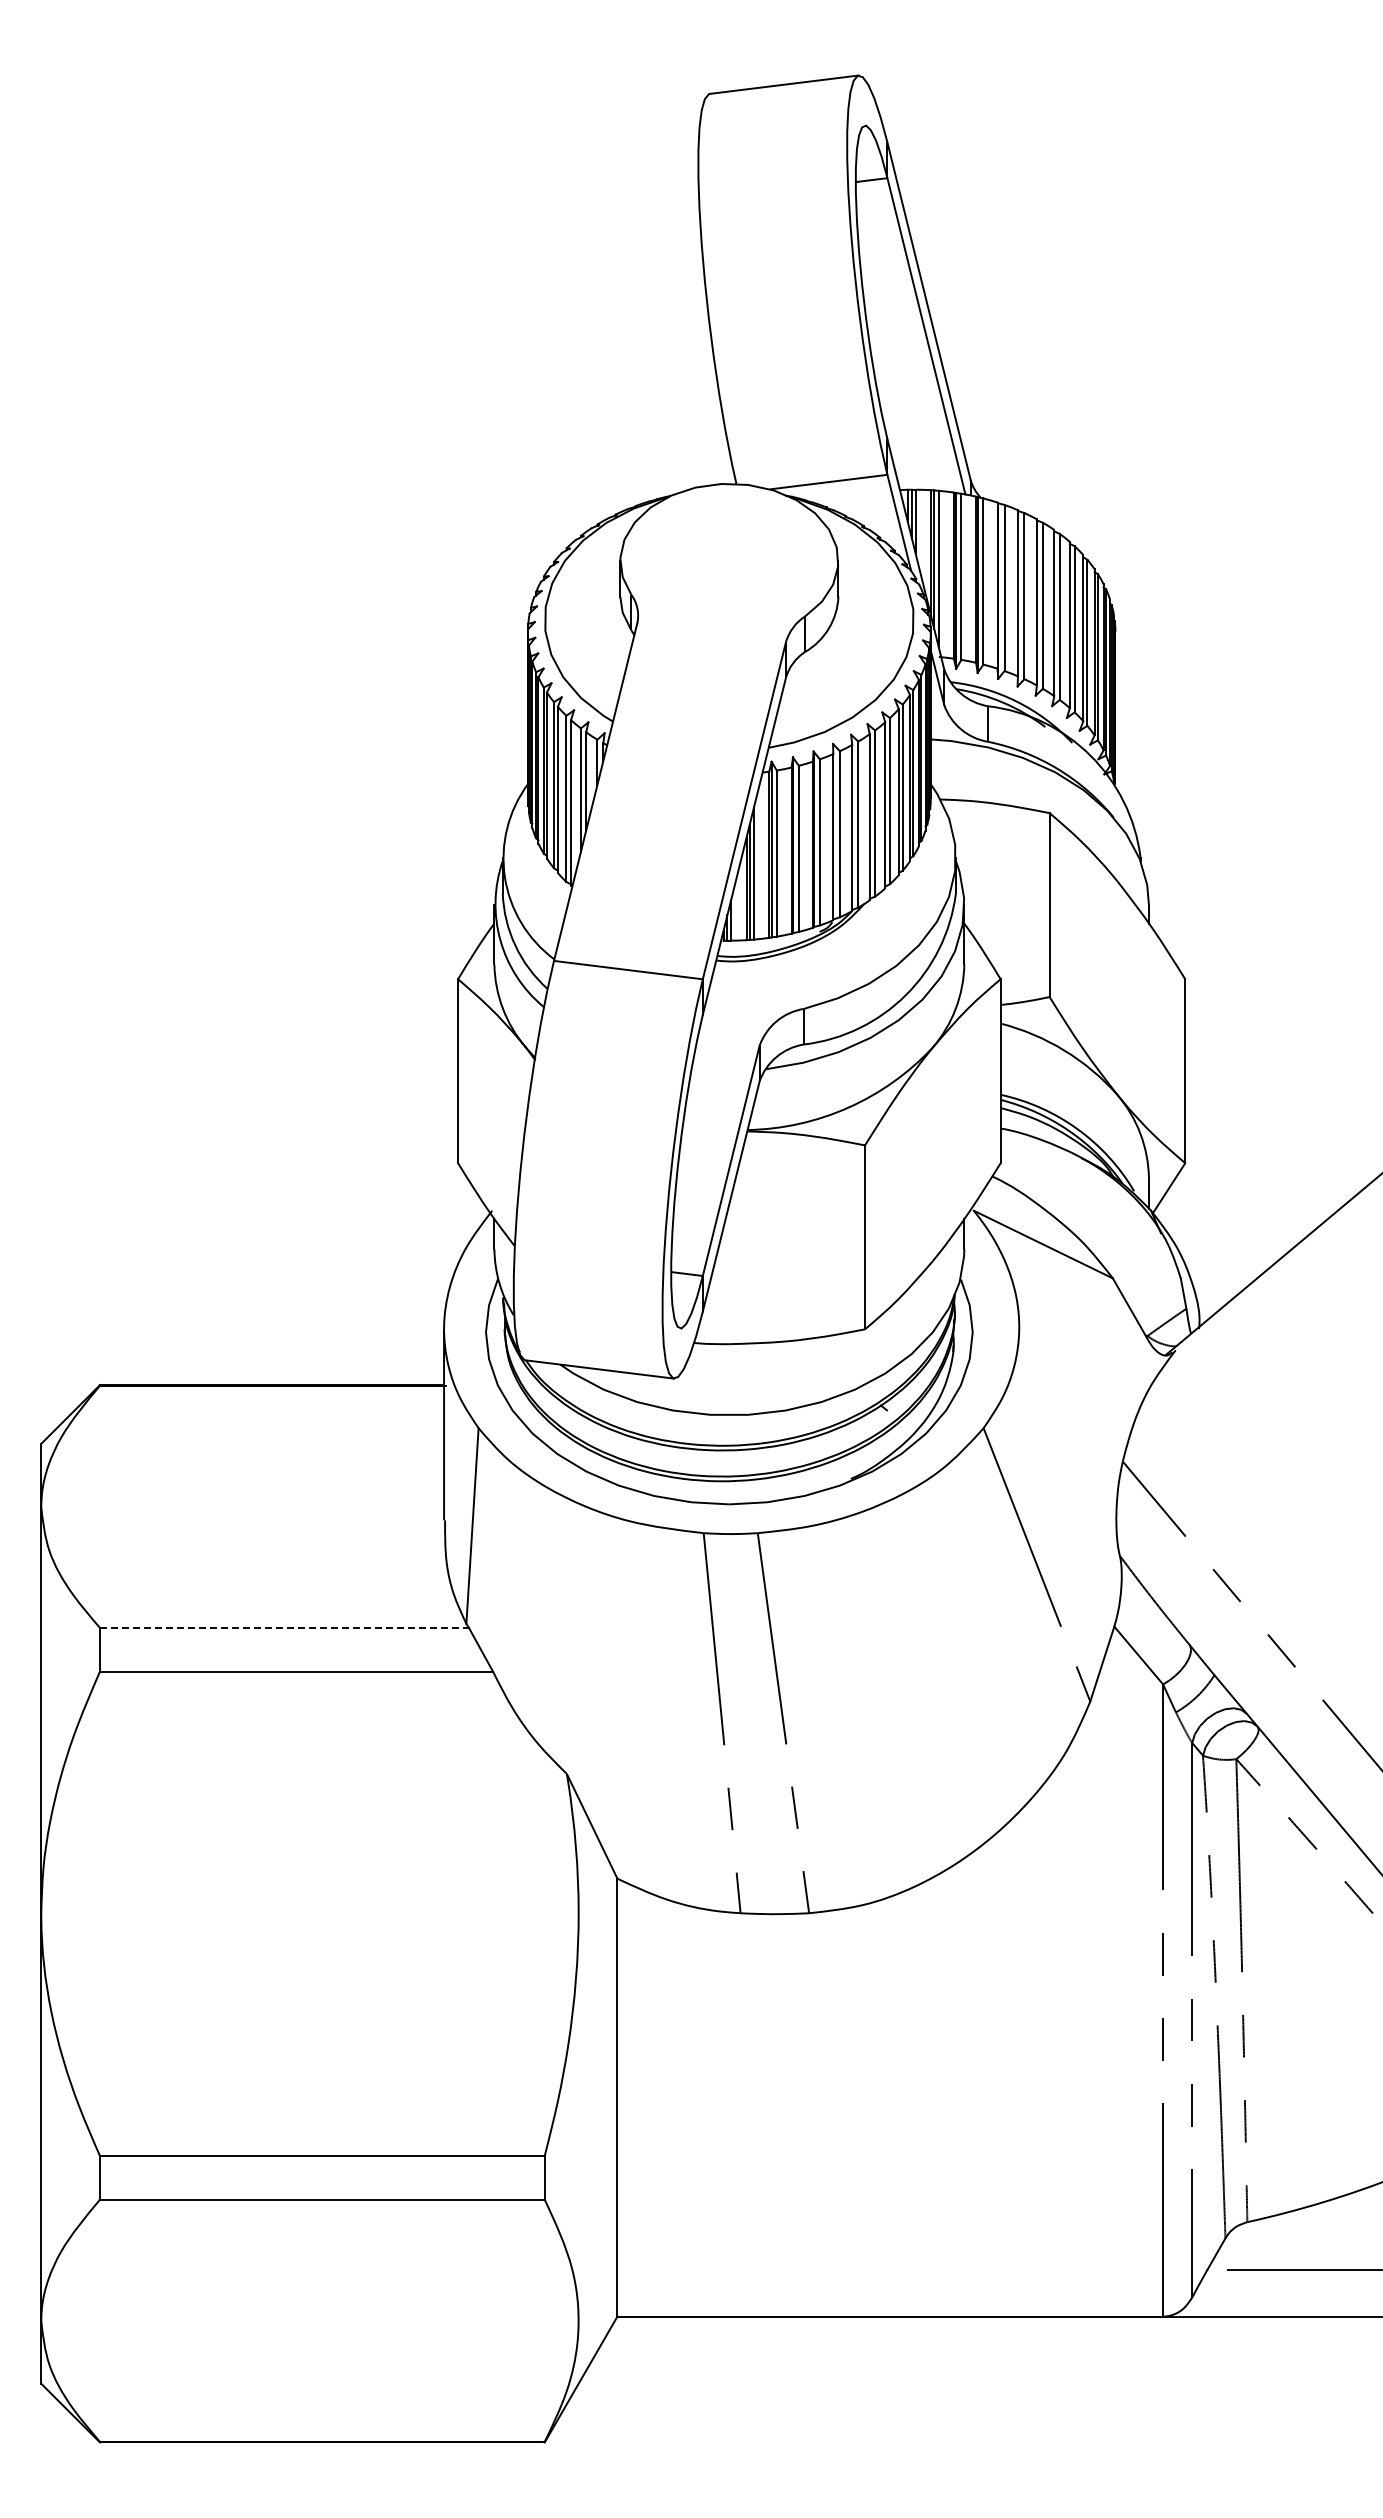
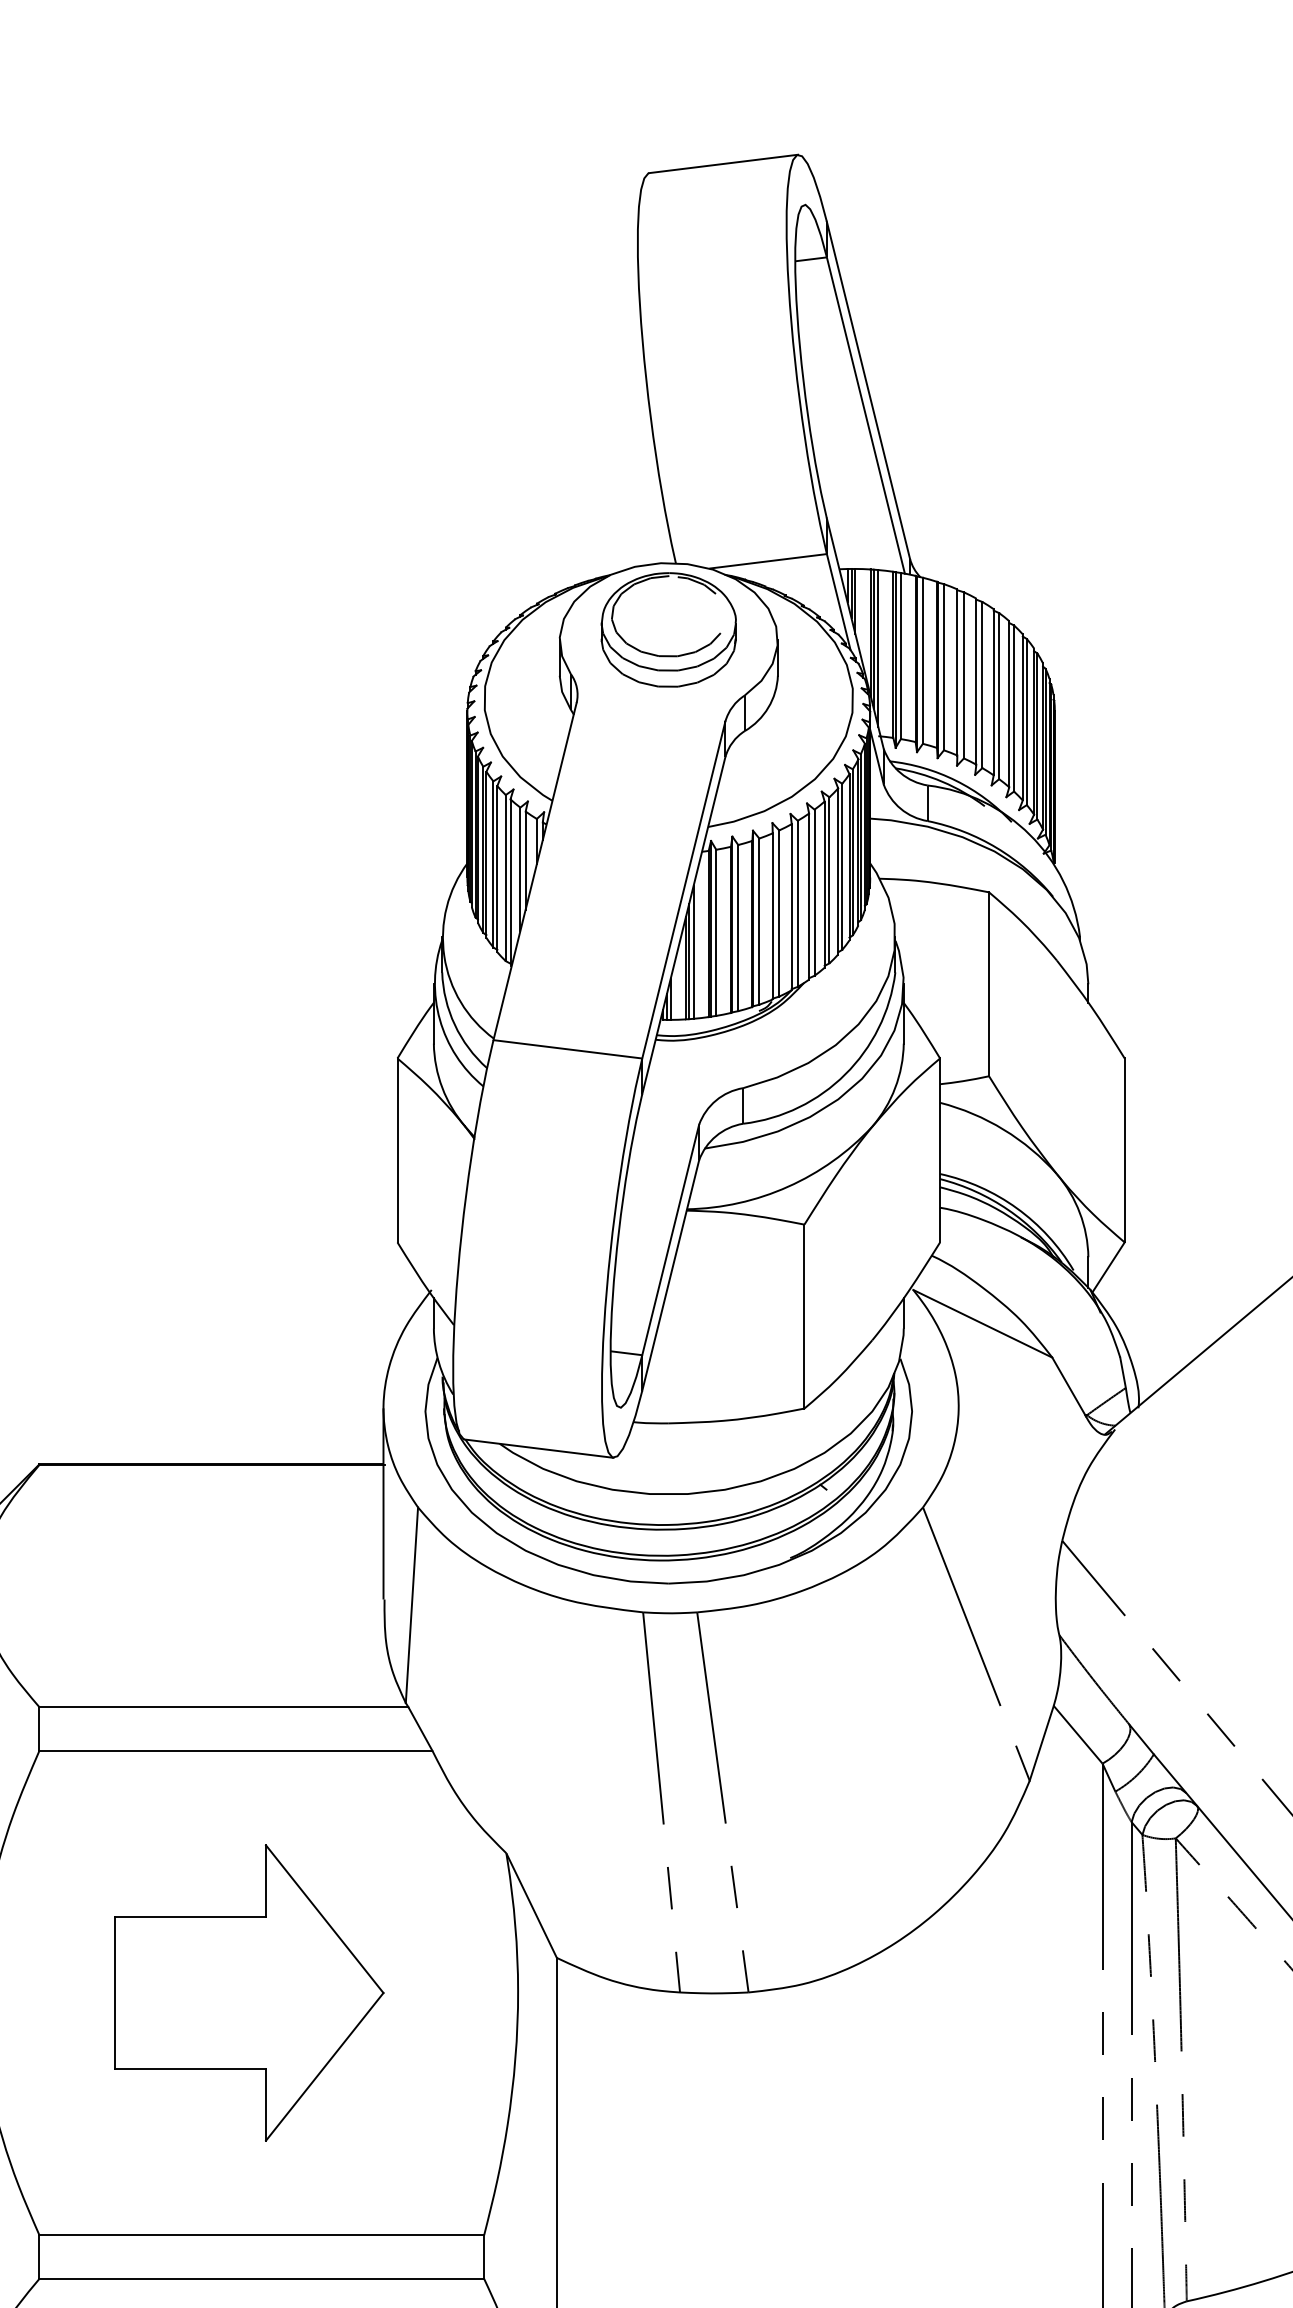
part: (729, 550) -> (668, 629), added
line: (284, 1627) -> (223, 1706), dashed -> solid
part: (310, 1913) -> (249, 1992), added

